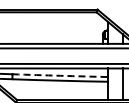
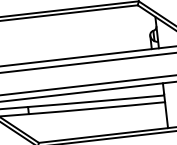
arc: (60, 75) -> (96, 100), dashed -> solid

